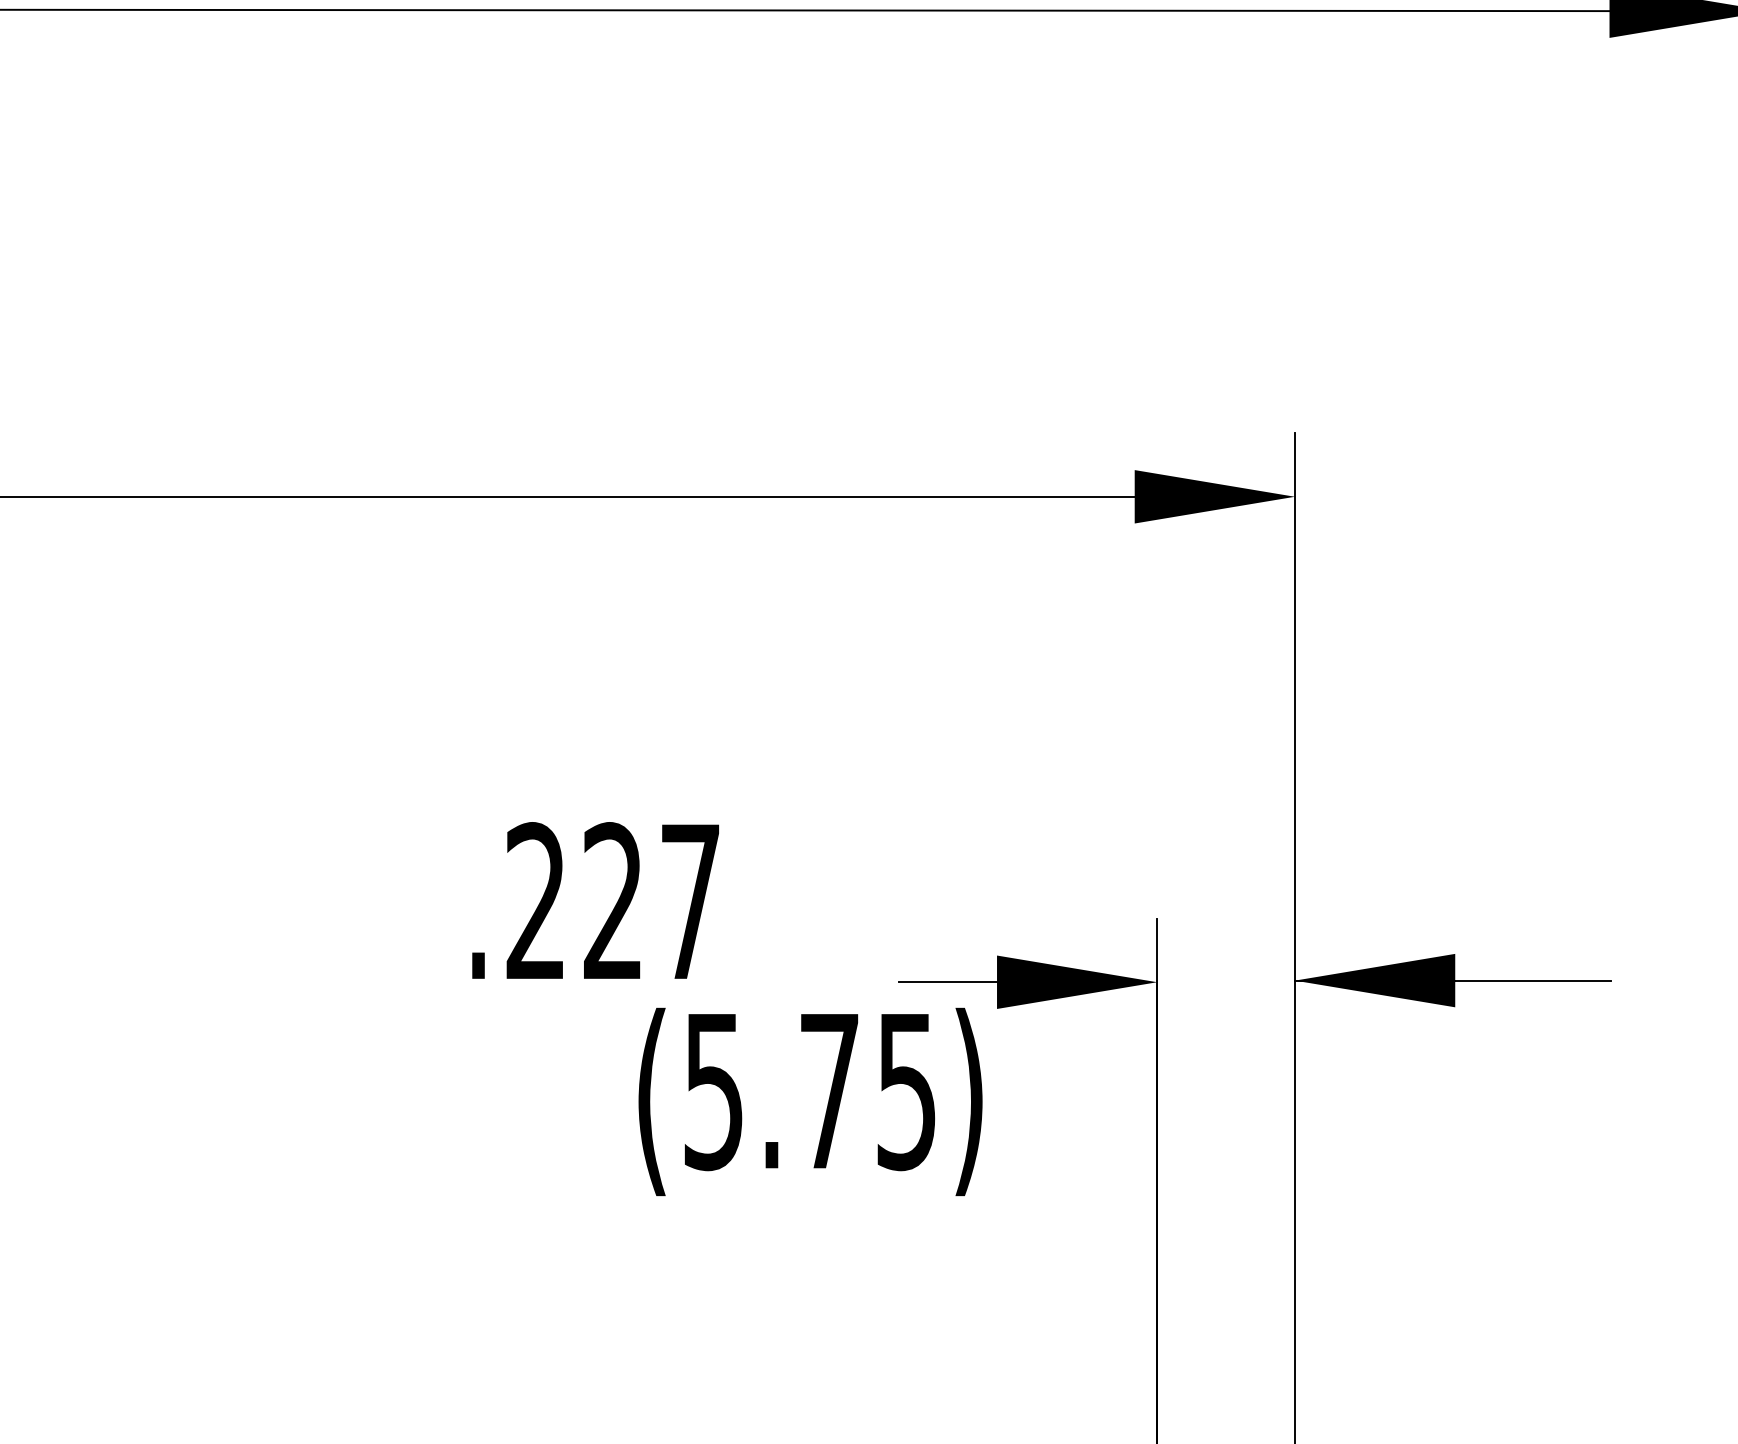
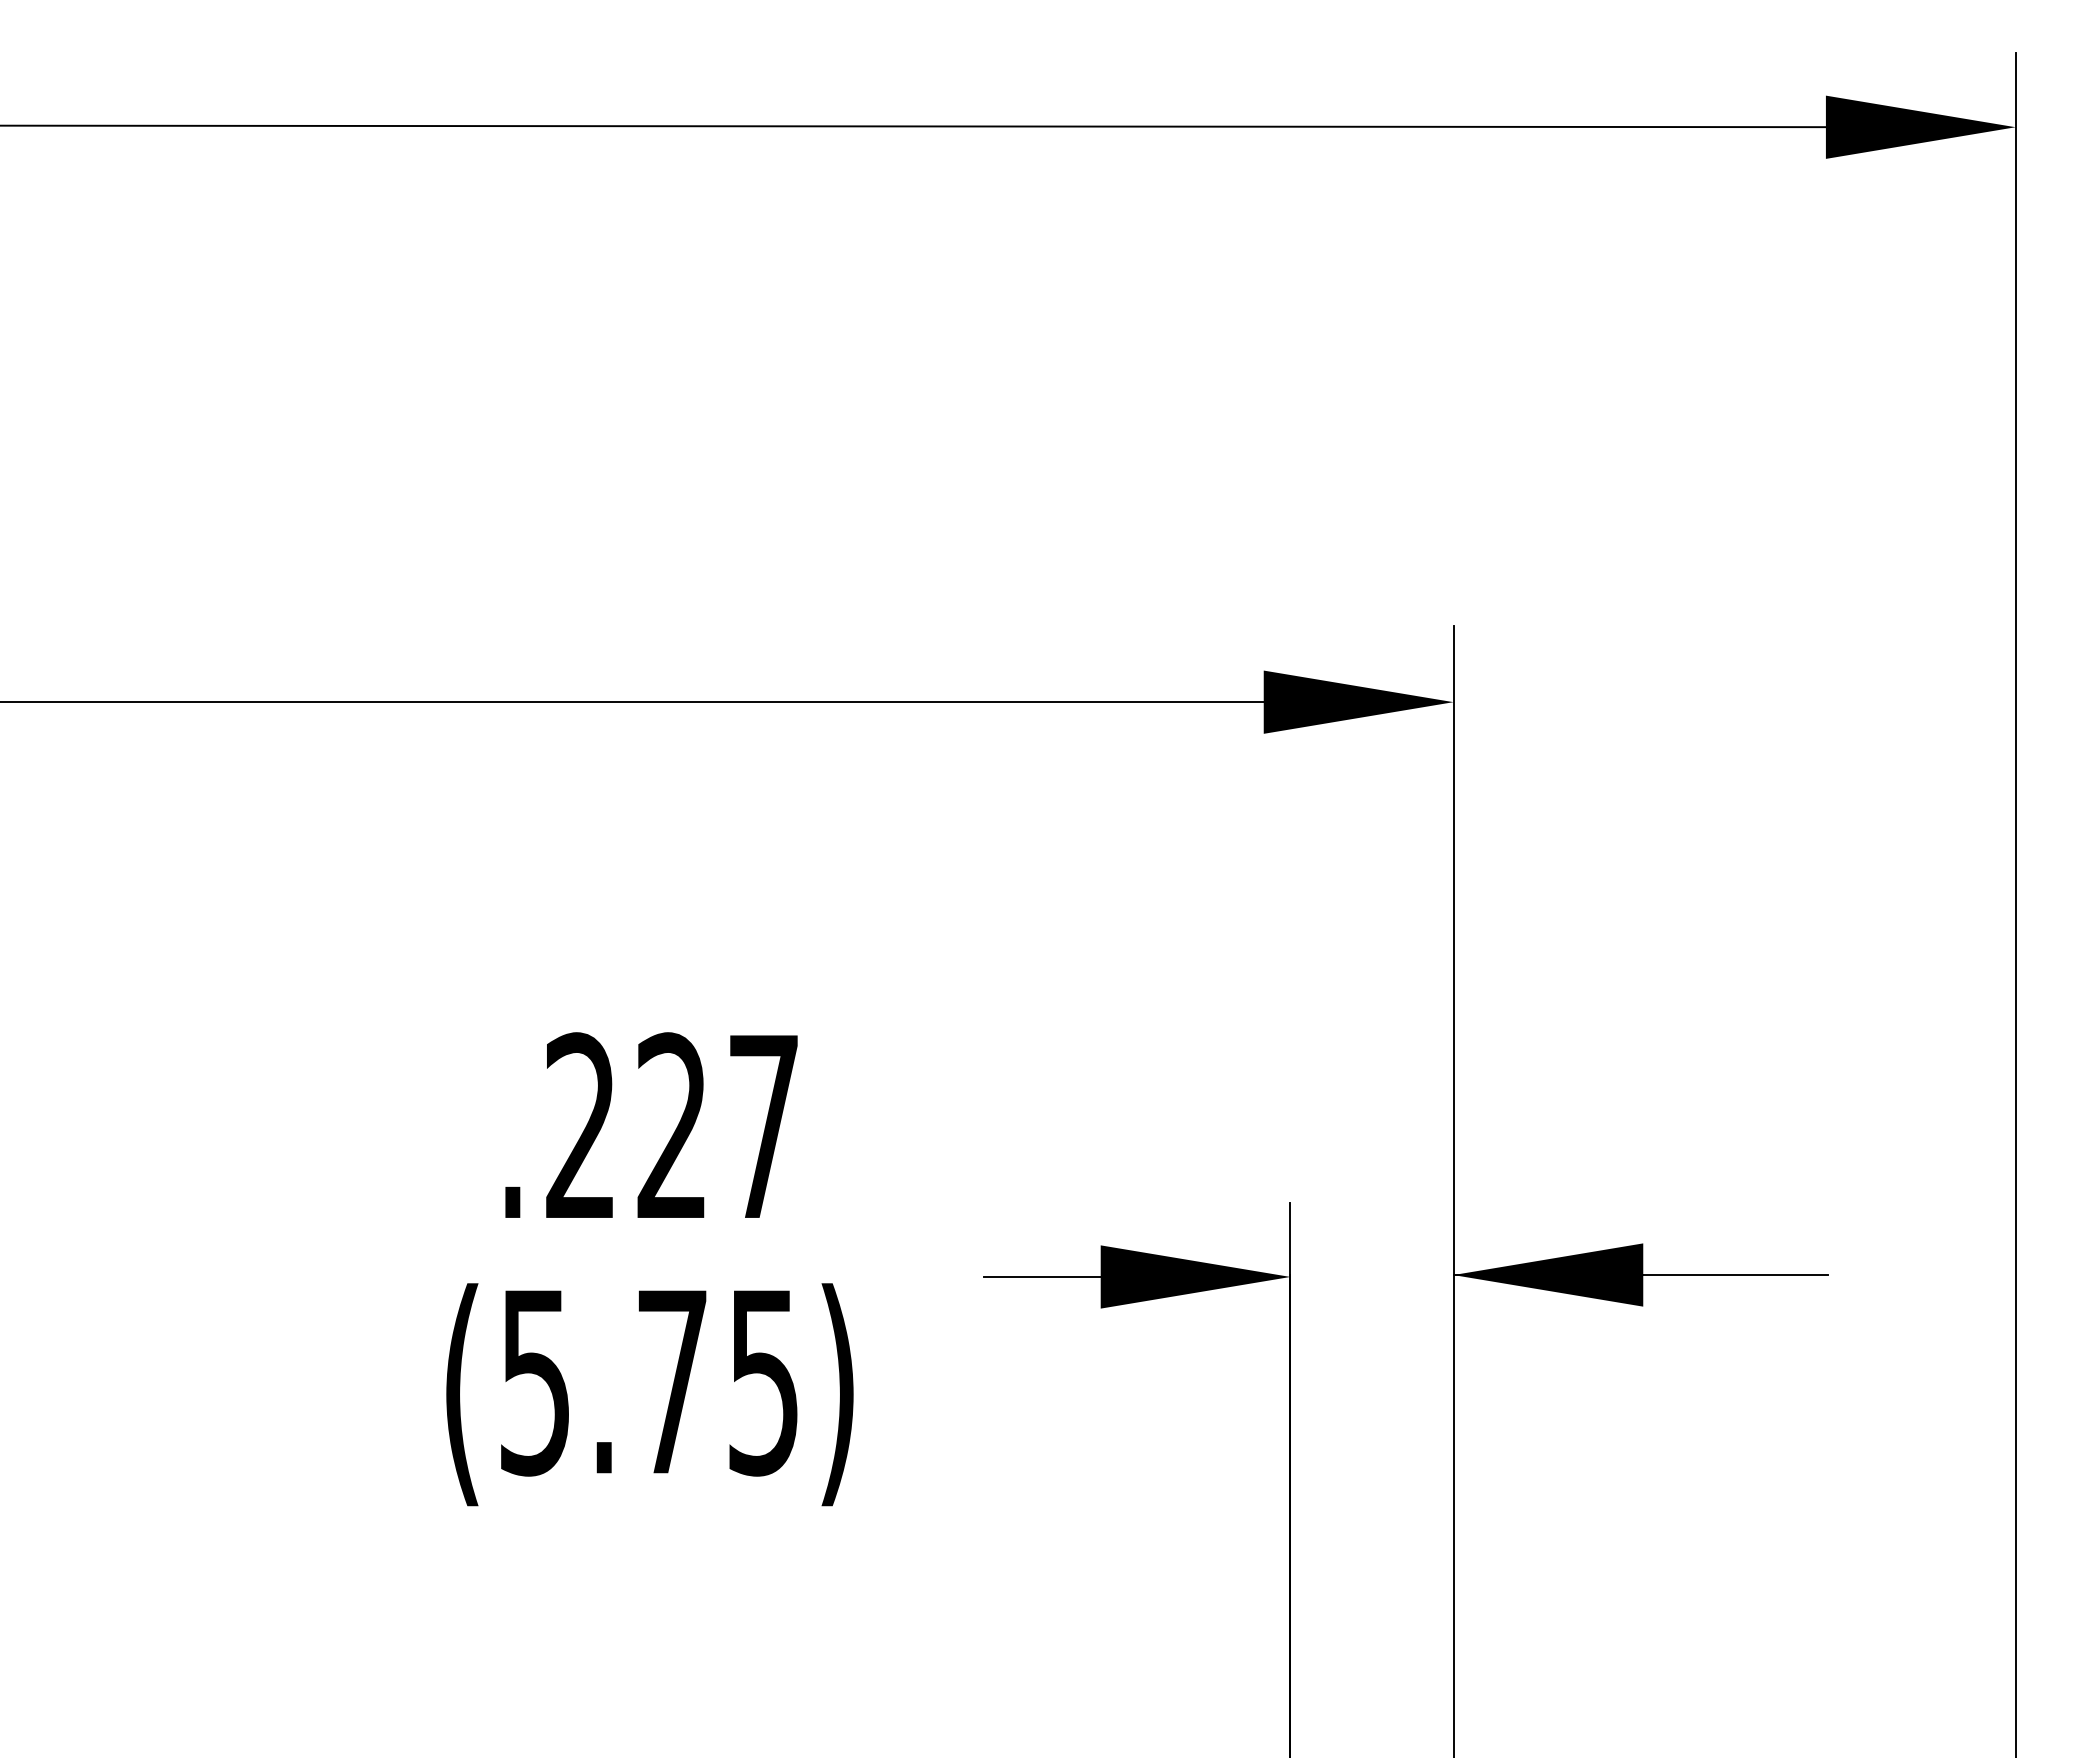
text: (595, 899) -> (651, 1124), moved
text: (810, 1101) -> (649, 1394), moved

